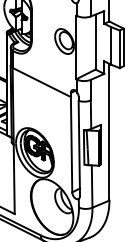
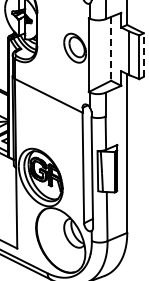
line: (95, 41) -> (111, 48), solid -> dashed
line: (123, 47) -> (143, 55), solid -> dashed

